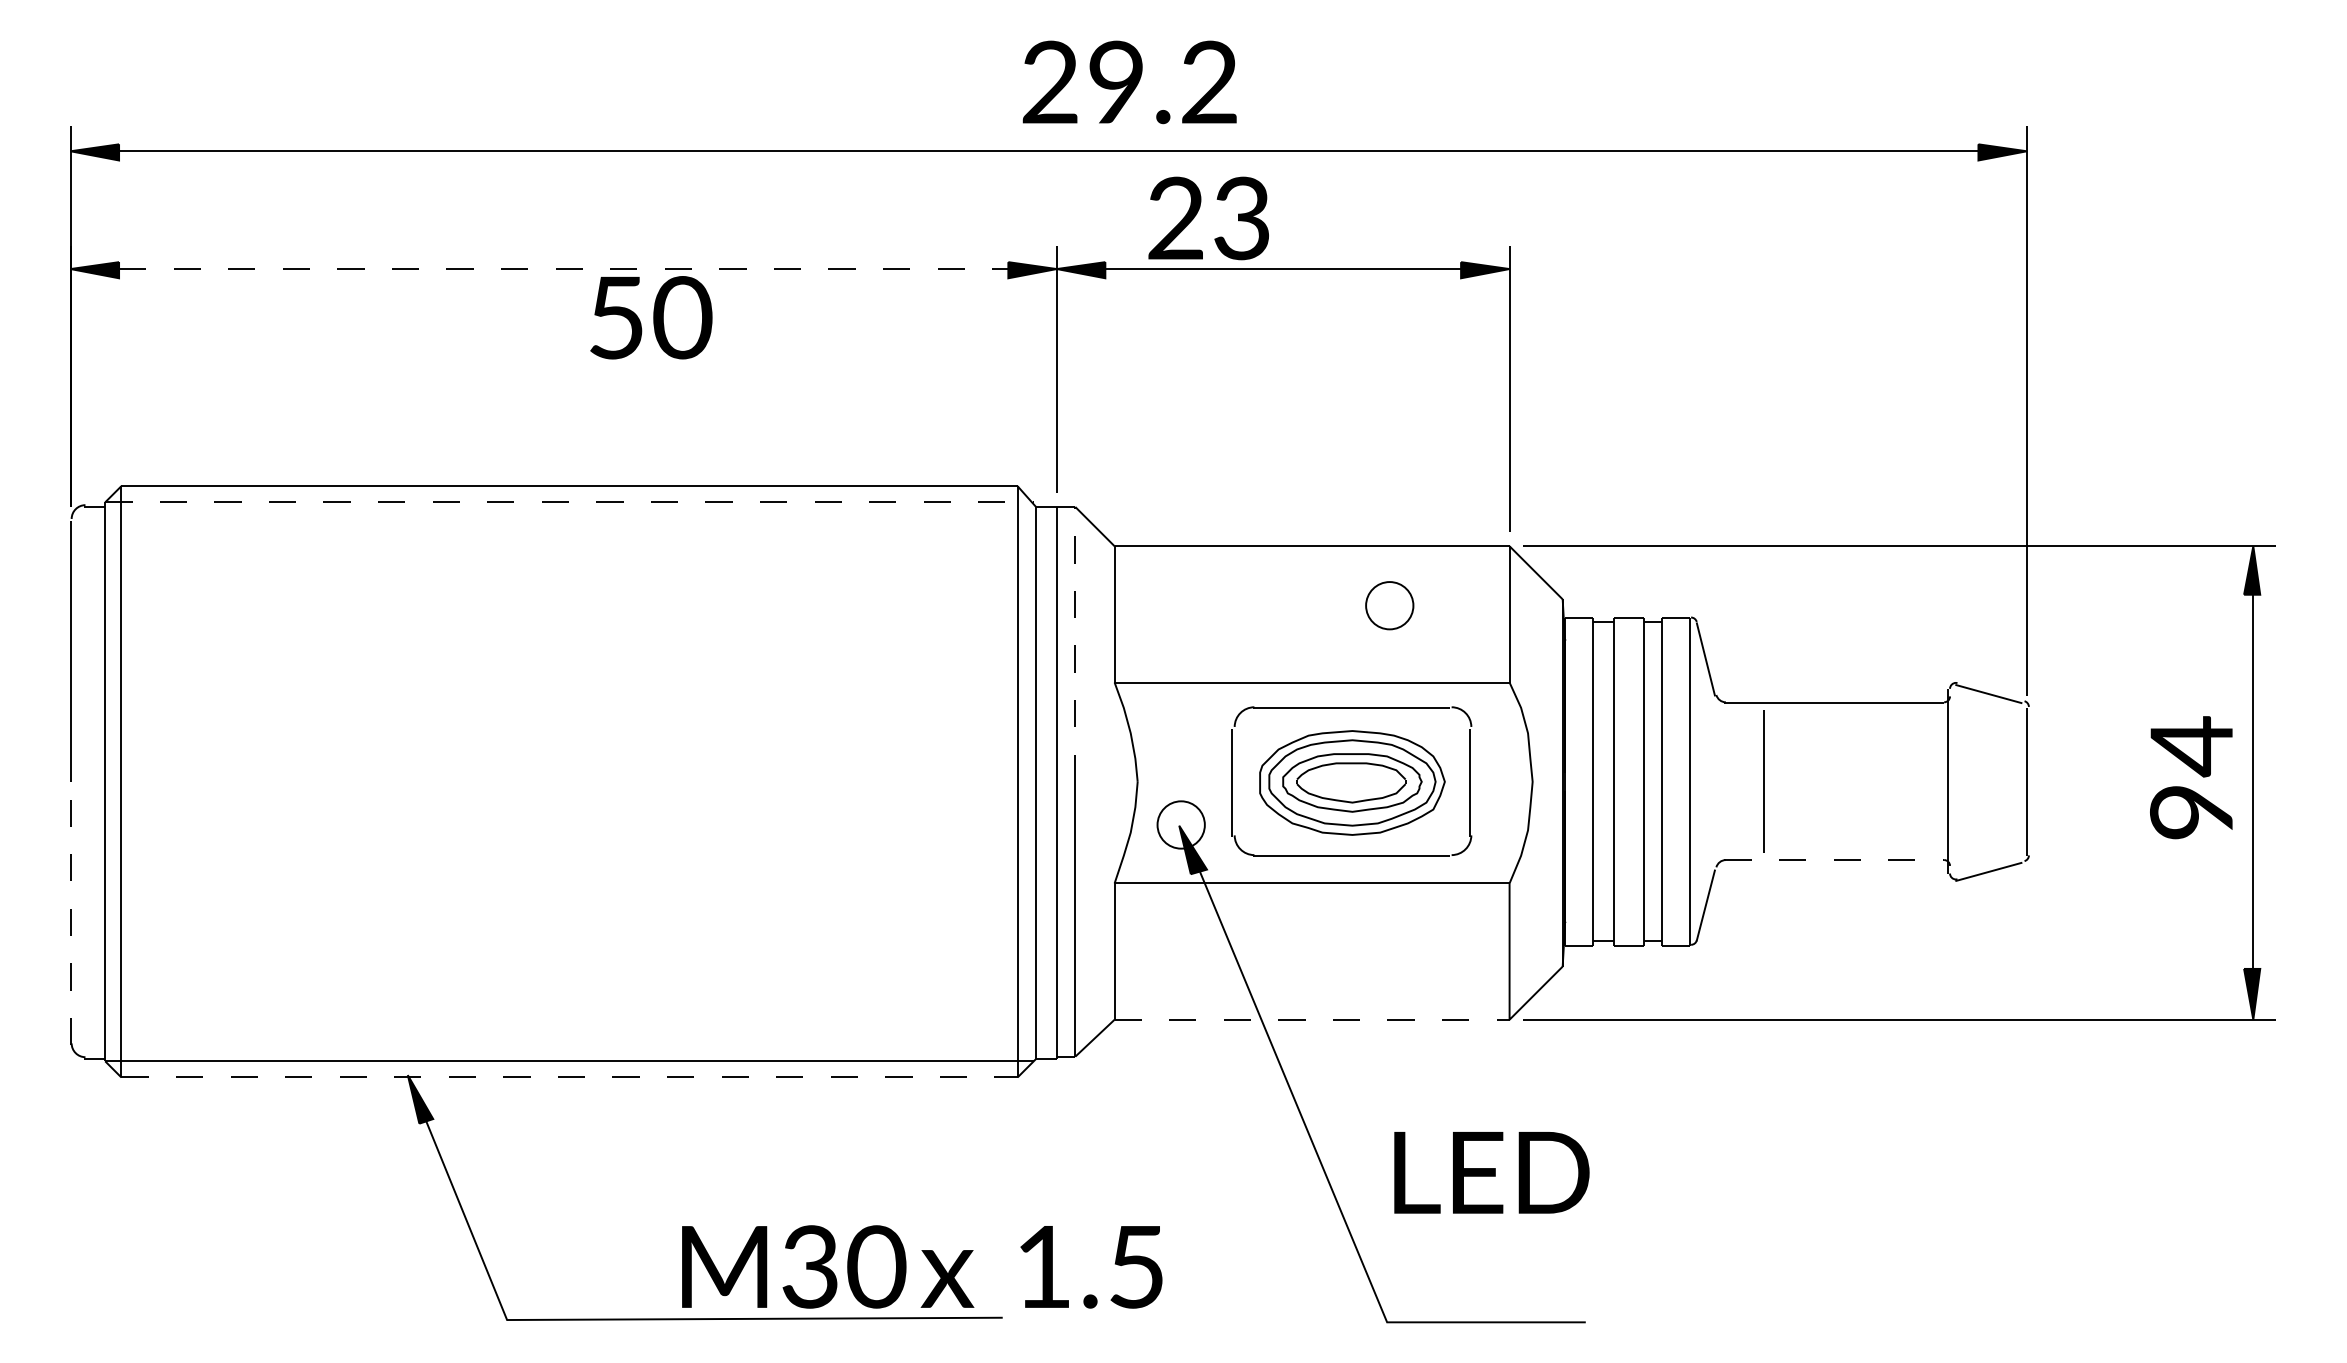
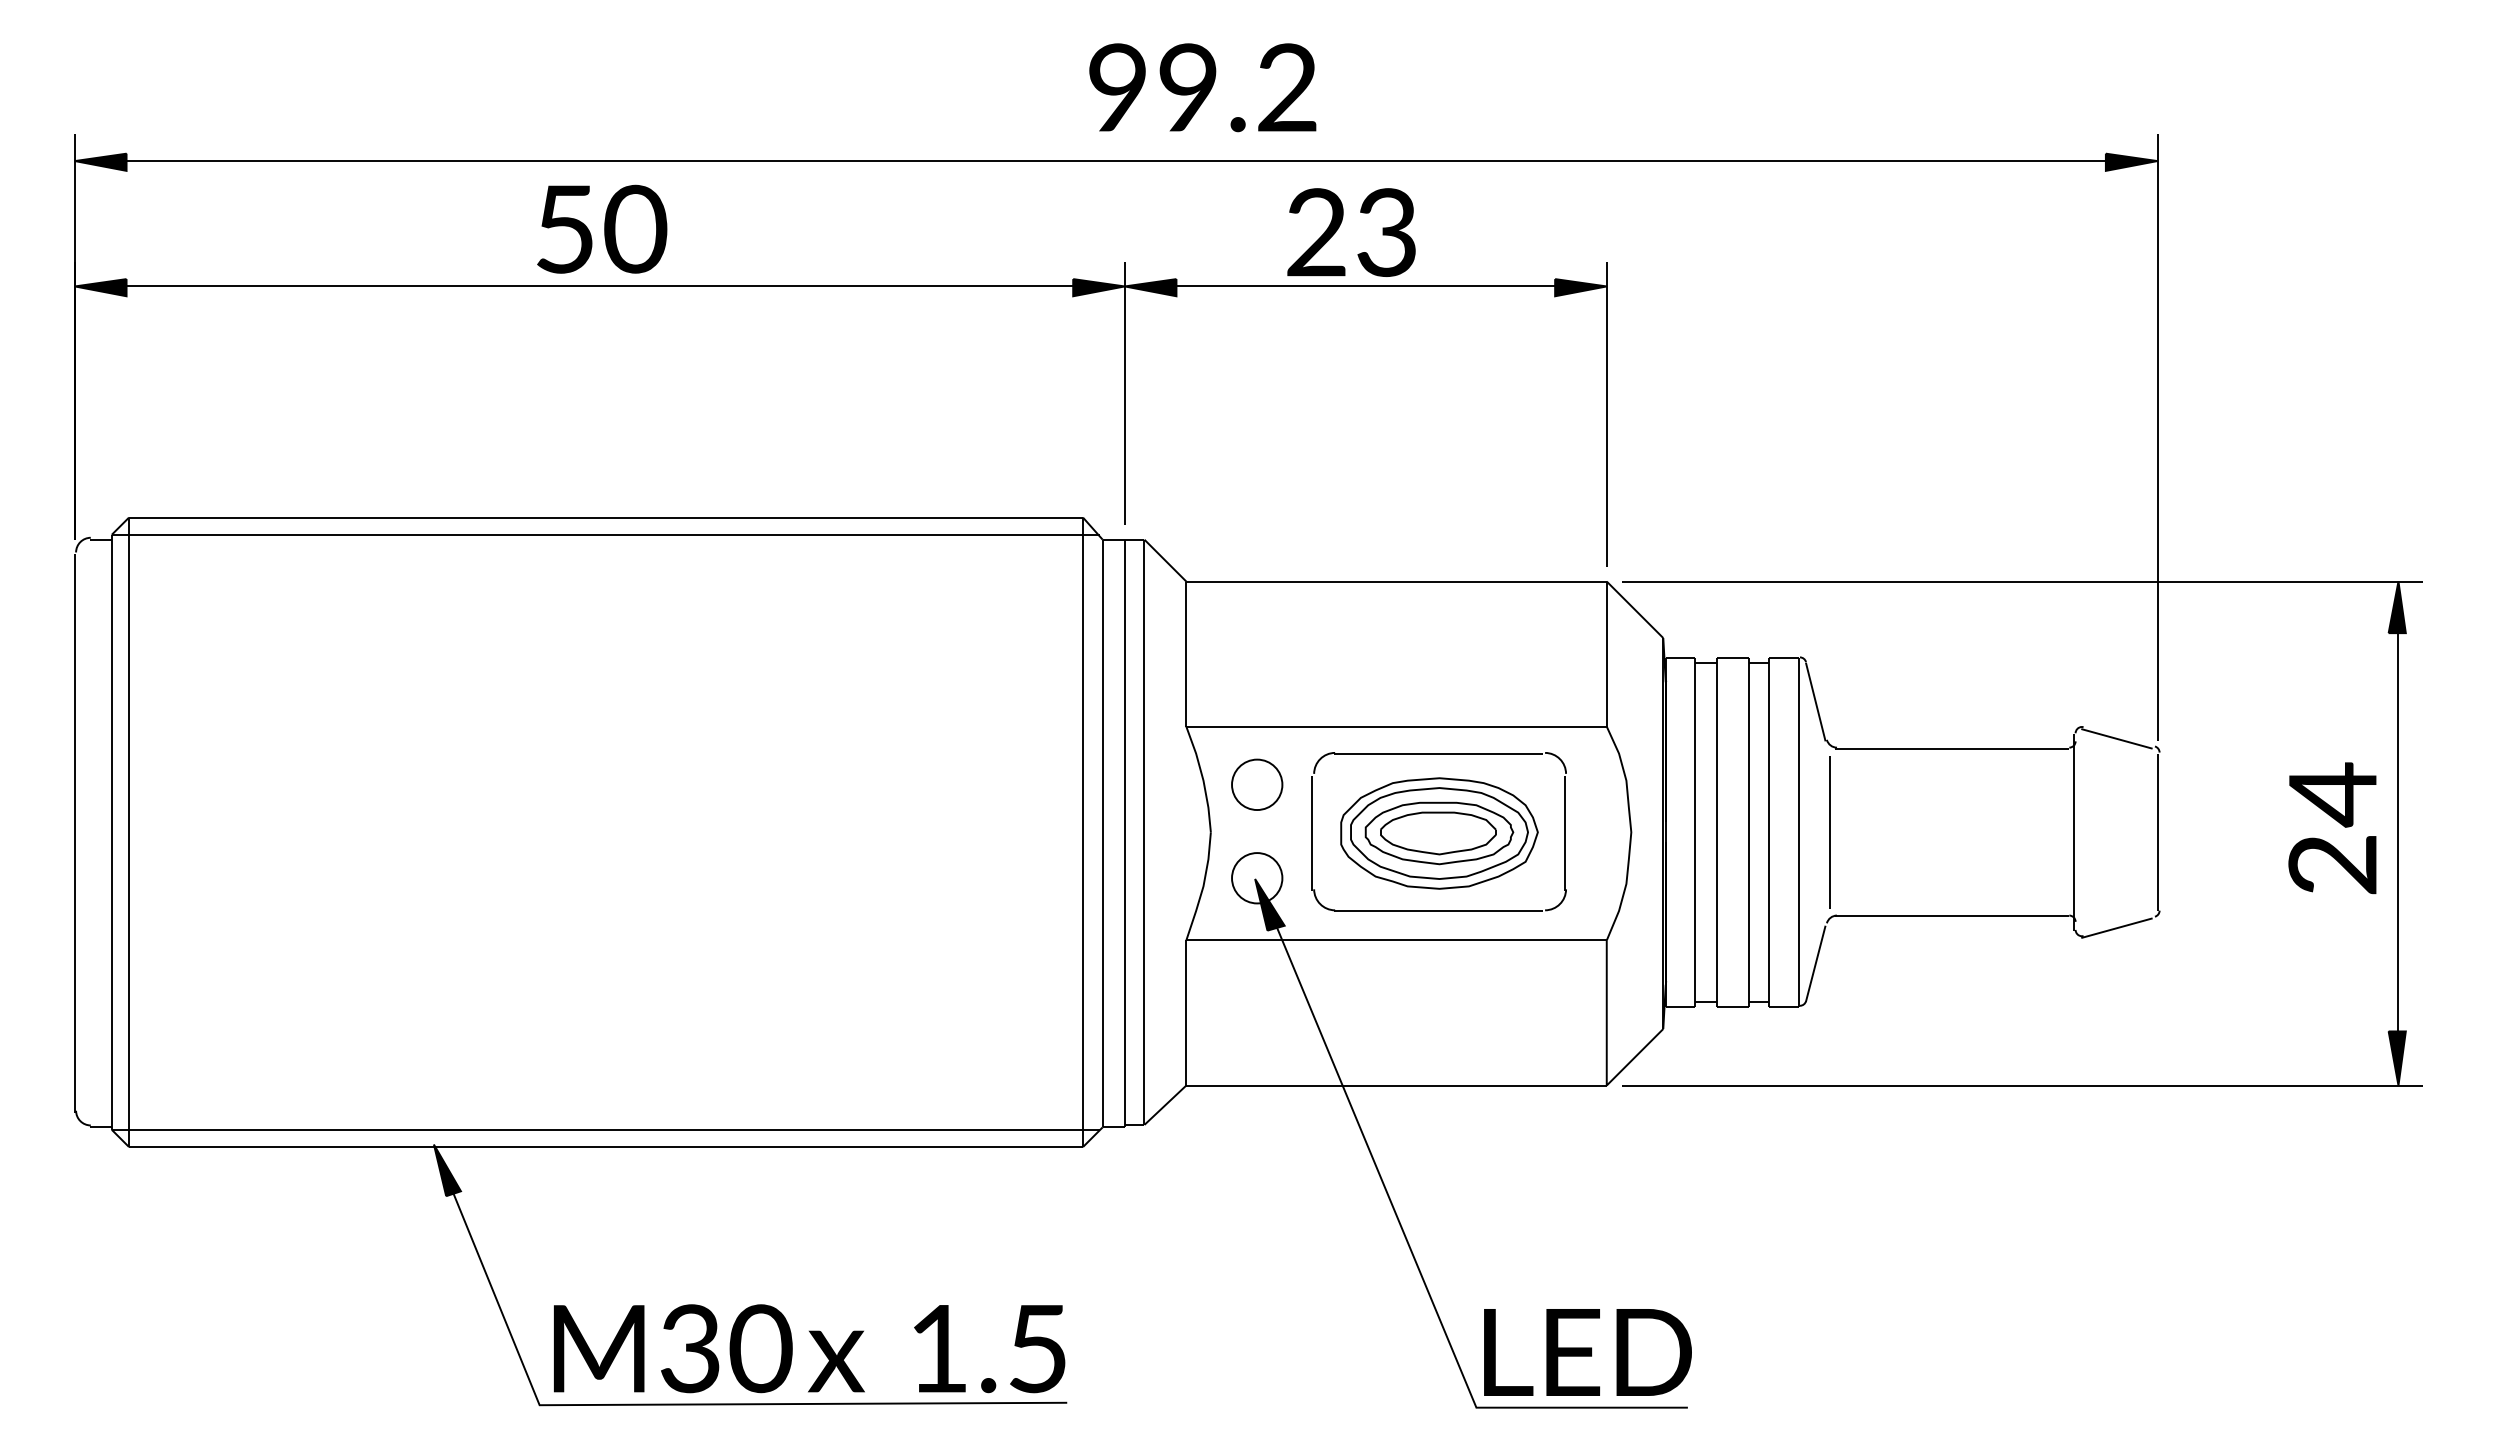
text: (1049, 82) -> (1117, 87), 29.2 -> 99.2
text: (1208, 218) -> (1351, 232), moved
line: (564, 269) -> (600, 286), dashed -> solid
text: (651, 317) -> (602, 228), moved
line: (569, 502) -> (606, 534), dashed -> solid
part: (1390, 605) -> (1257, 784), moved
line: (1075, 643) -> (1144, 685), dashed -> solid
line: (1762, 782) -> (1829, 832), moved
text: (2191, 813) -> (2332, 865), 94 -> 24
line: (1834, 859) -> (1952, 915), dashed -> solid
line: (70, 912) -> (74, 971), dashed -> solid
line: (1313, 1019) -> (1397, 1085), dashed -> solid
line: (569, 1077) -> (606, 1147), dashed -> solid
text: (1491, 1172) -> (1587, 1352), moved
text: (922, 1266) -> (809, 1348), moved

